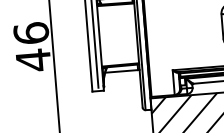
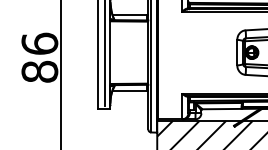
text: (33, 60) -> (39, 71), 46 -> 86

